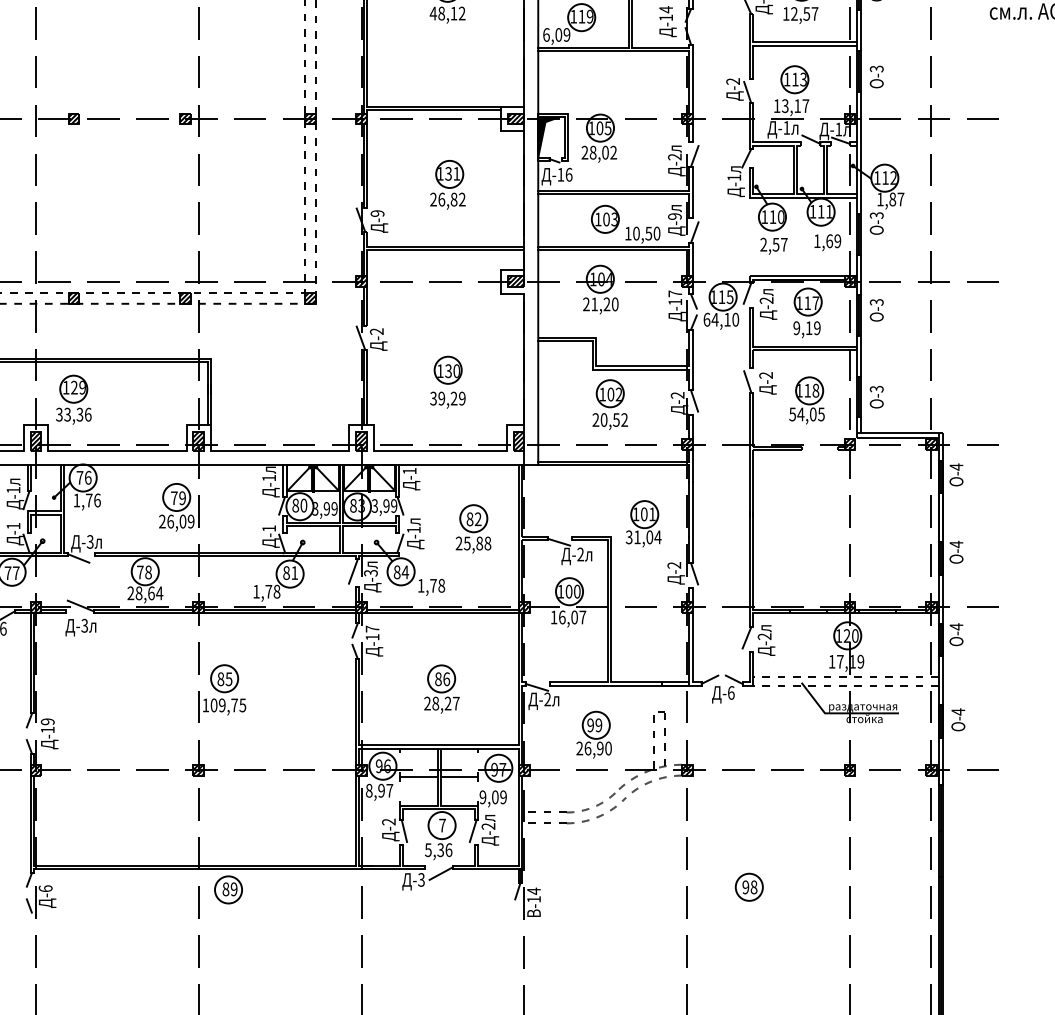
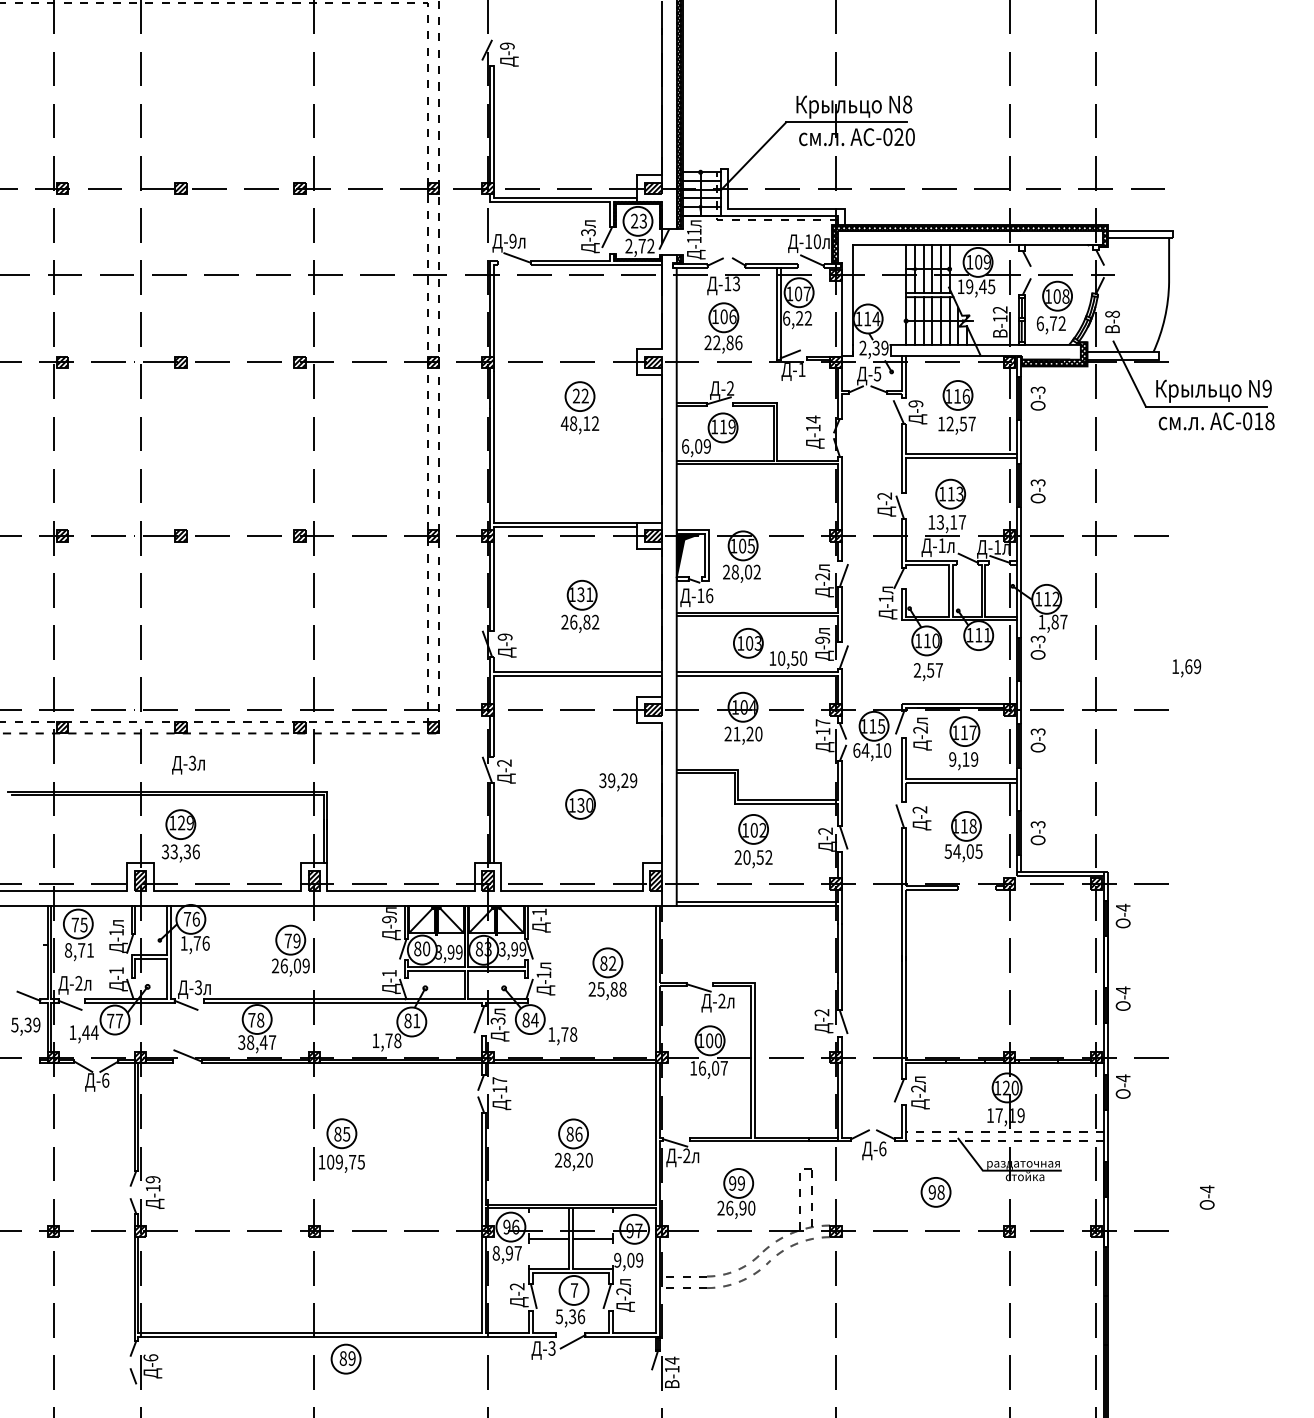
text: (827, 242) -> (1186, 668), moved
text: (448, 400) -> (618, 782), moved
text: (269, 478) -> (389, 919), -1 -> -9
part: (643, 523) -> (789, 968), removed
text: (145, 593) -> (257, 1042), 28,64 -> 38,47
text: (80, 627) -> (188, 764), moved
text: (455, 702) -> (588, 1159), 28,27 -> 28,20
text: (957, 719) -> (1206, 1197), moved
part: (748, 887) -> (935, 1192), moved

